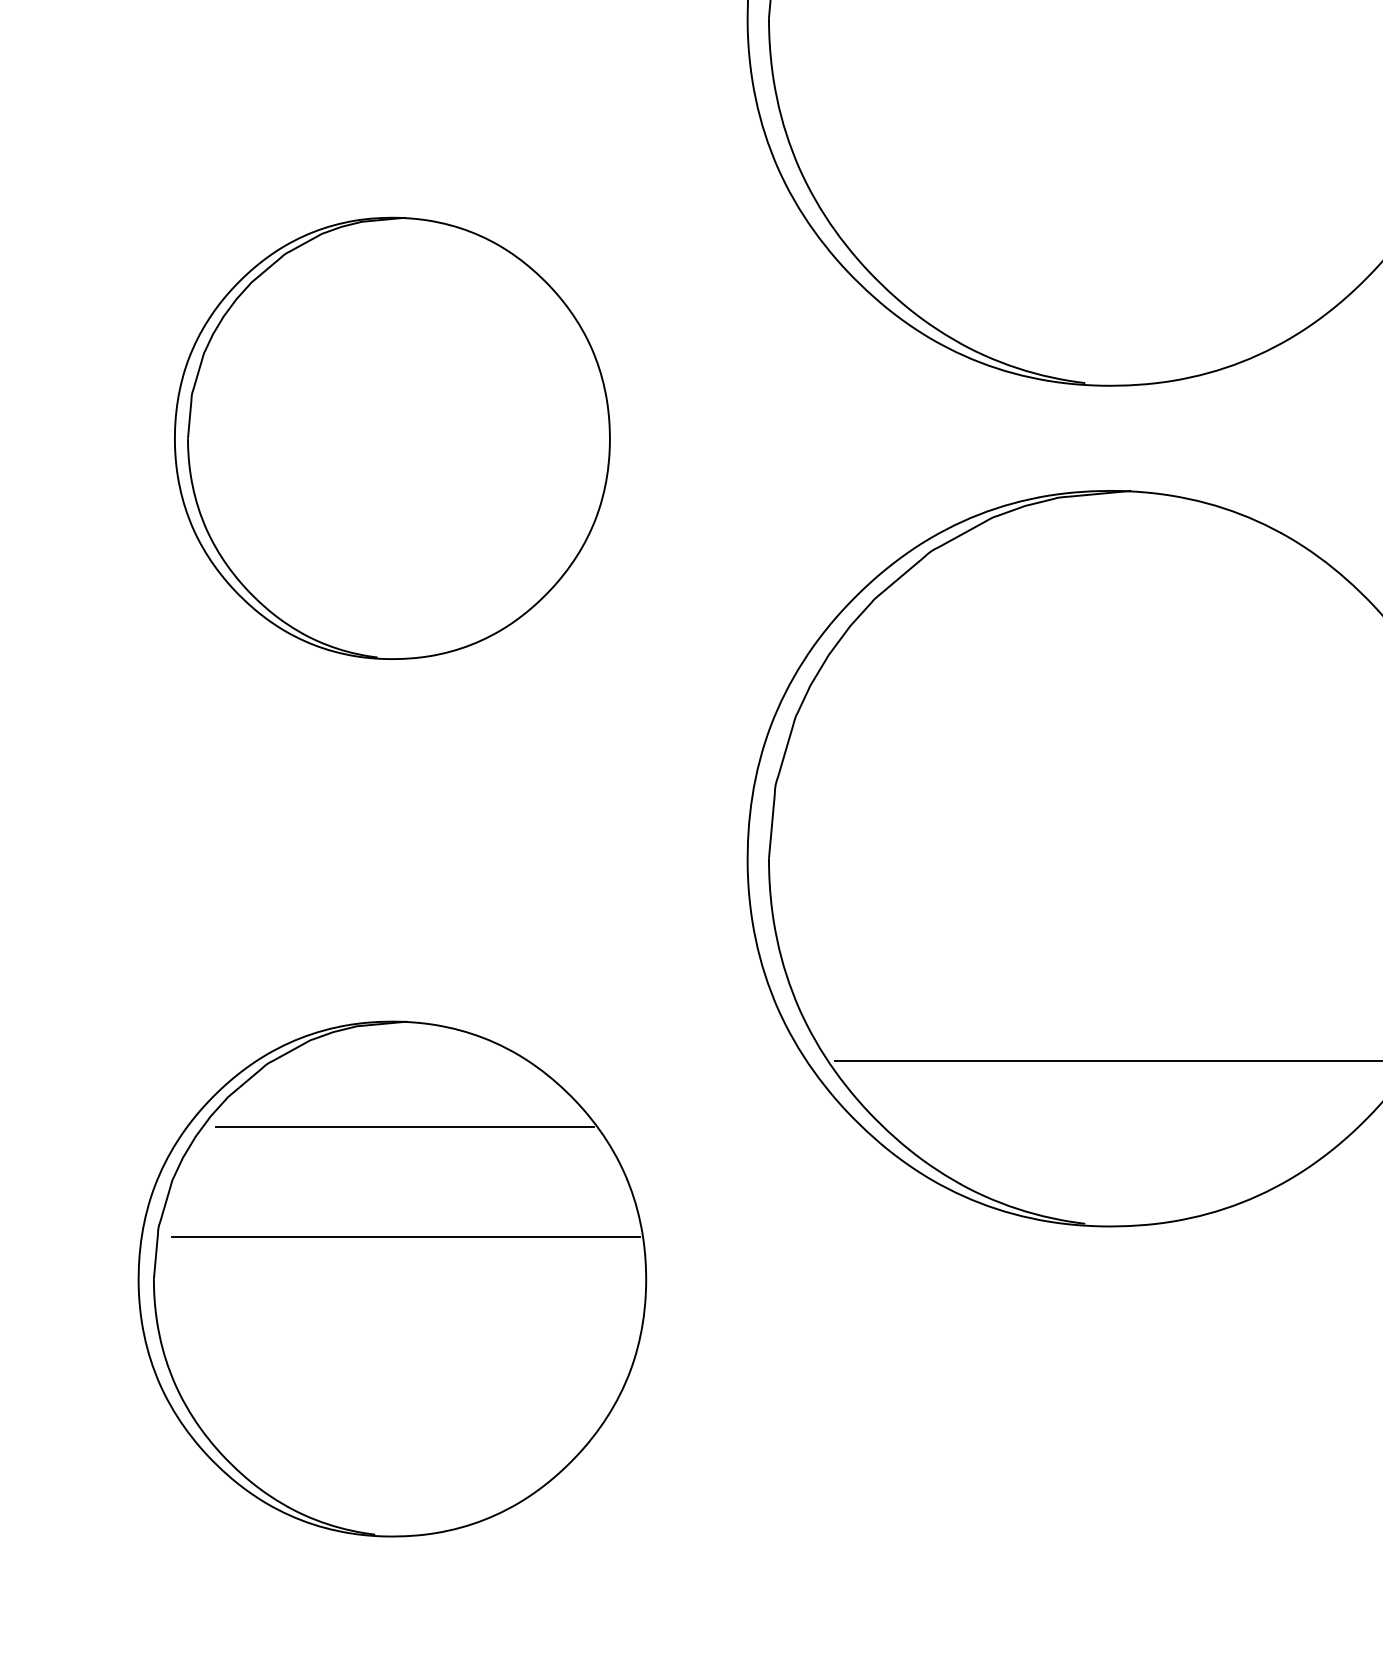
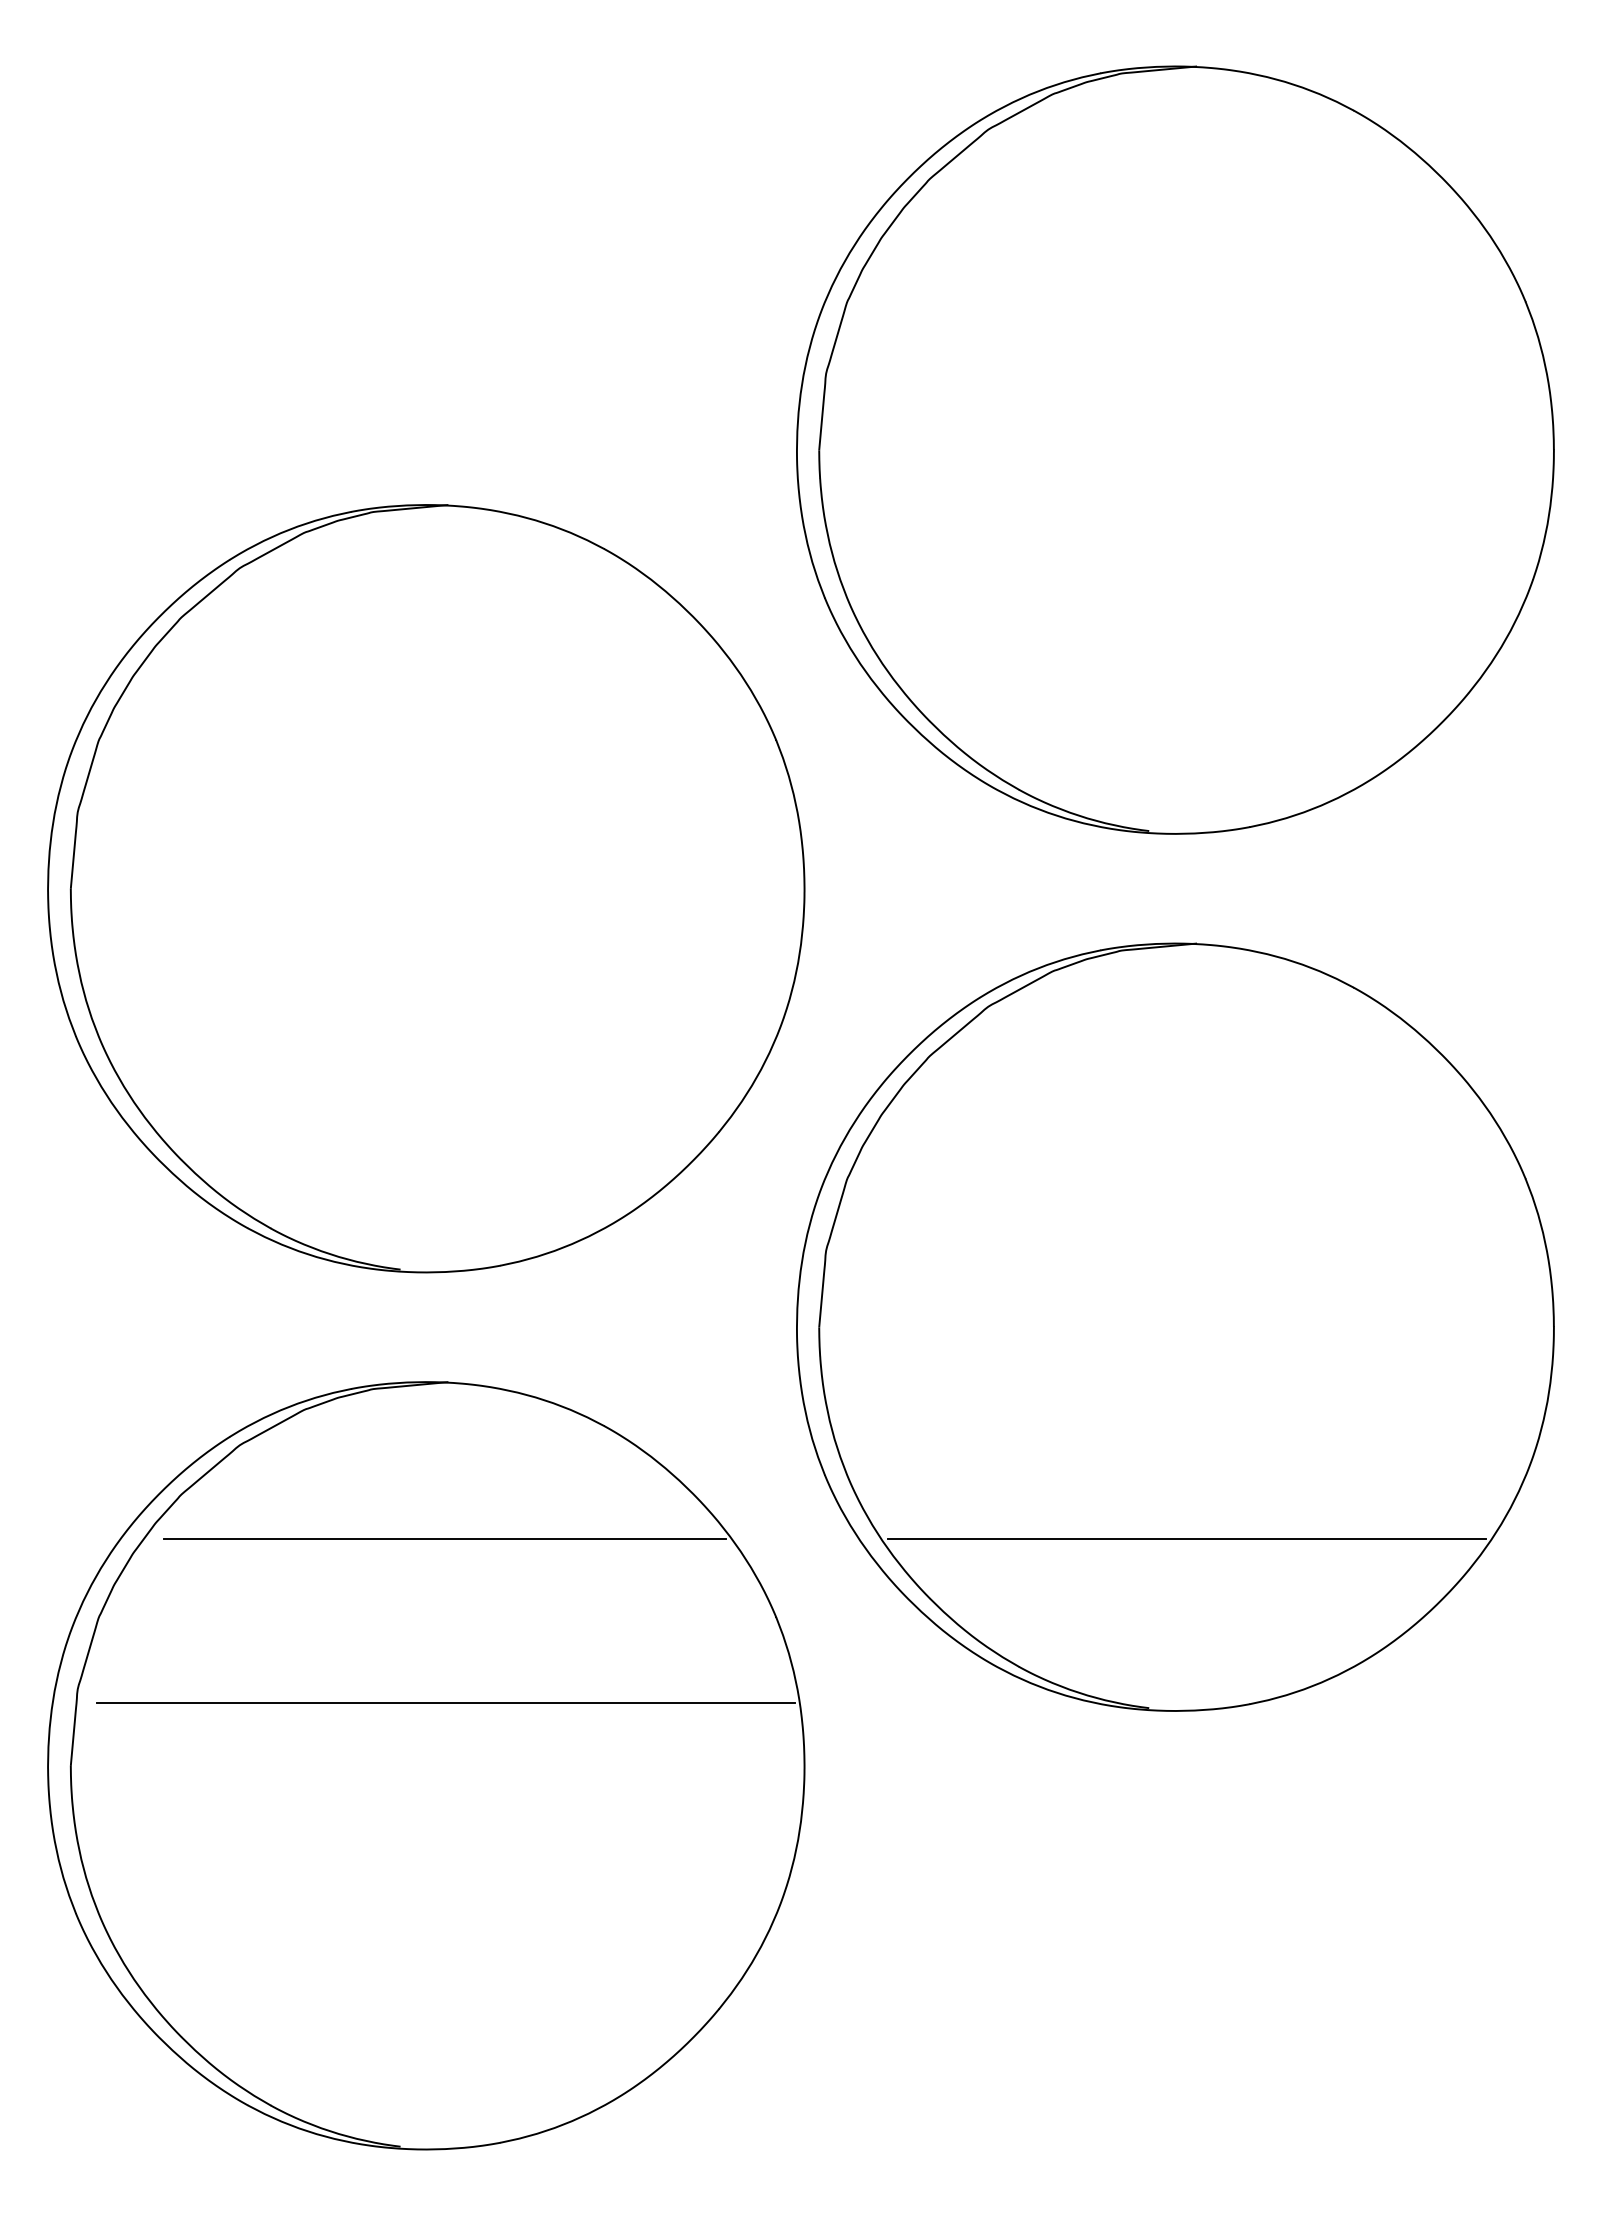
part: (392, 438) -> (426, 888), size x1.67
part: (392, 1278) -> (426, 1765), size x1.43

